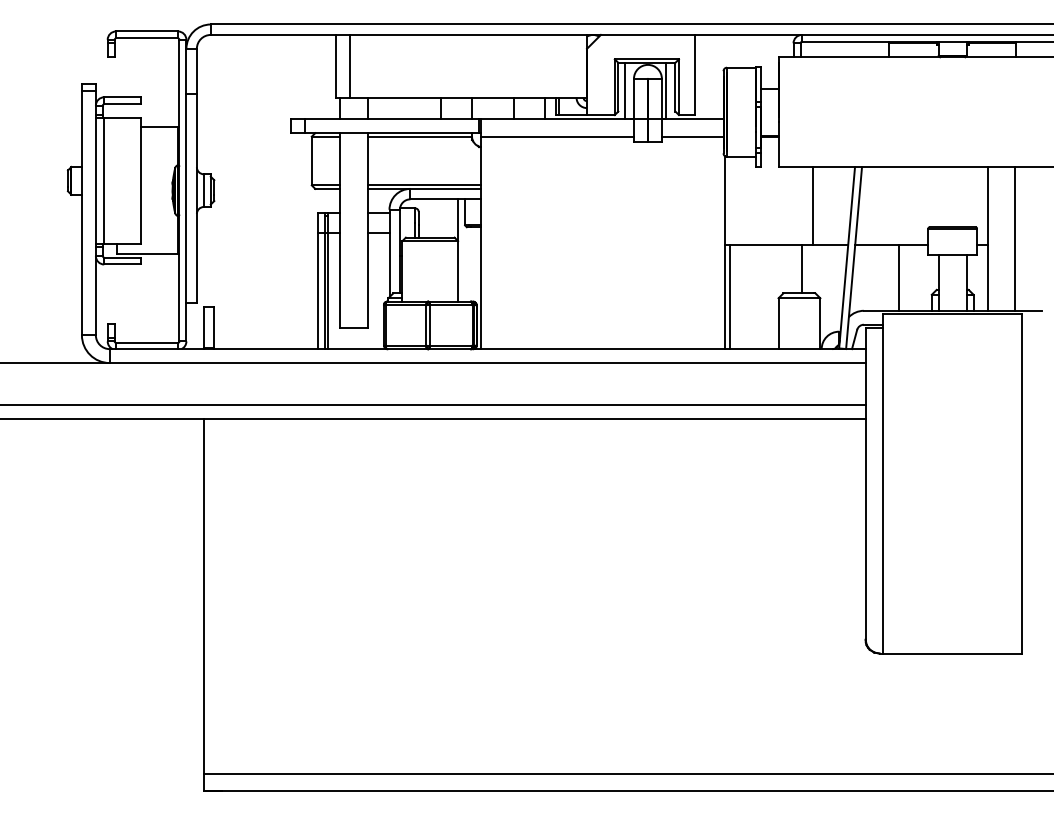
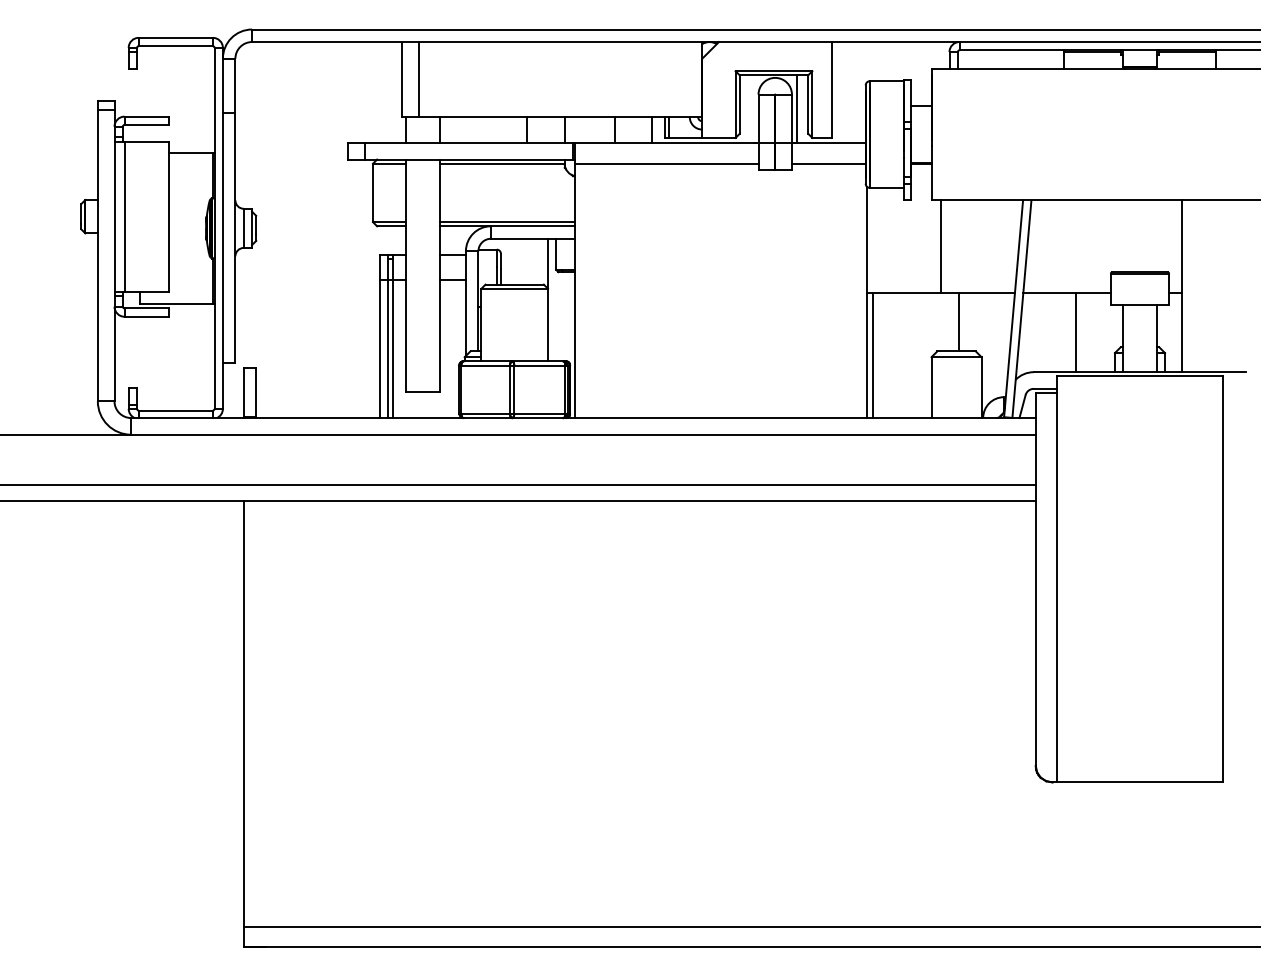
line: (624, 90) -> (747, 108), removed
line: (813, 205) -> (941, 246), moved
line: (1015, 238) -> (1215, 285), removed

